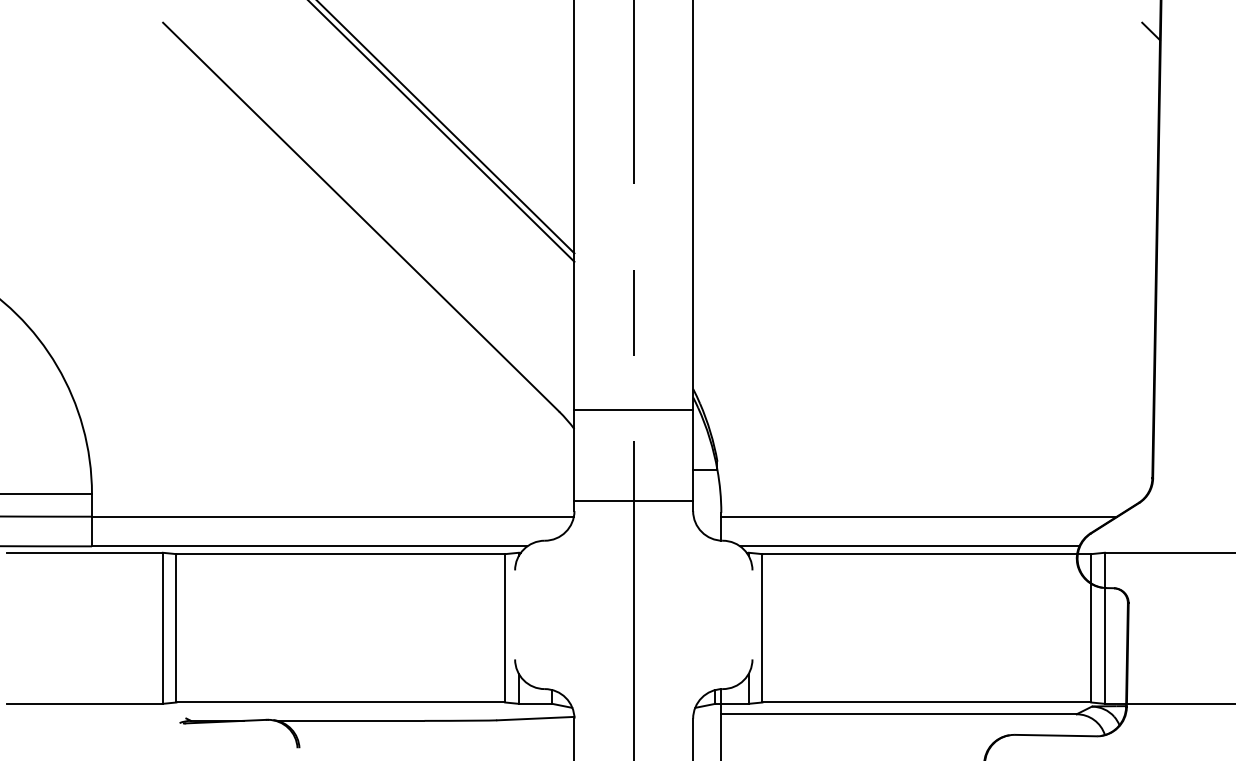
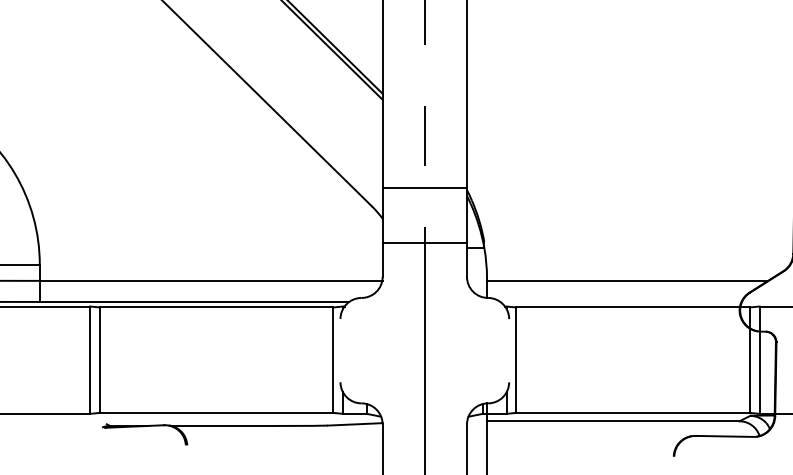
line: (633, 410) -> (424, 187), moved
line: (633, 500) -> (424, 242), moved
line: (909, 546) -> (620, 302), removed

